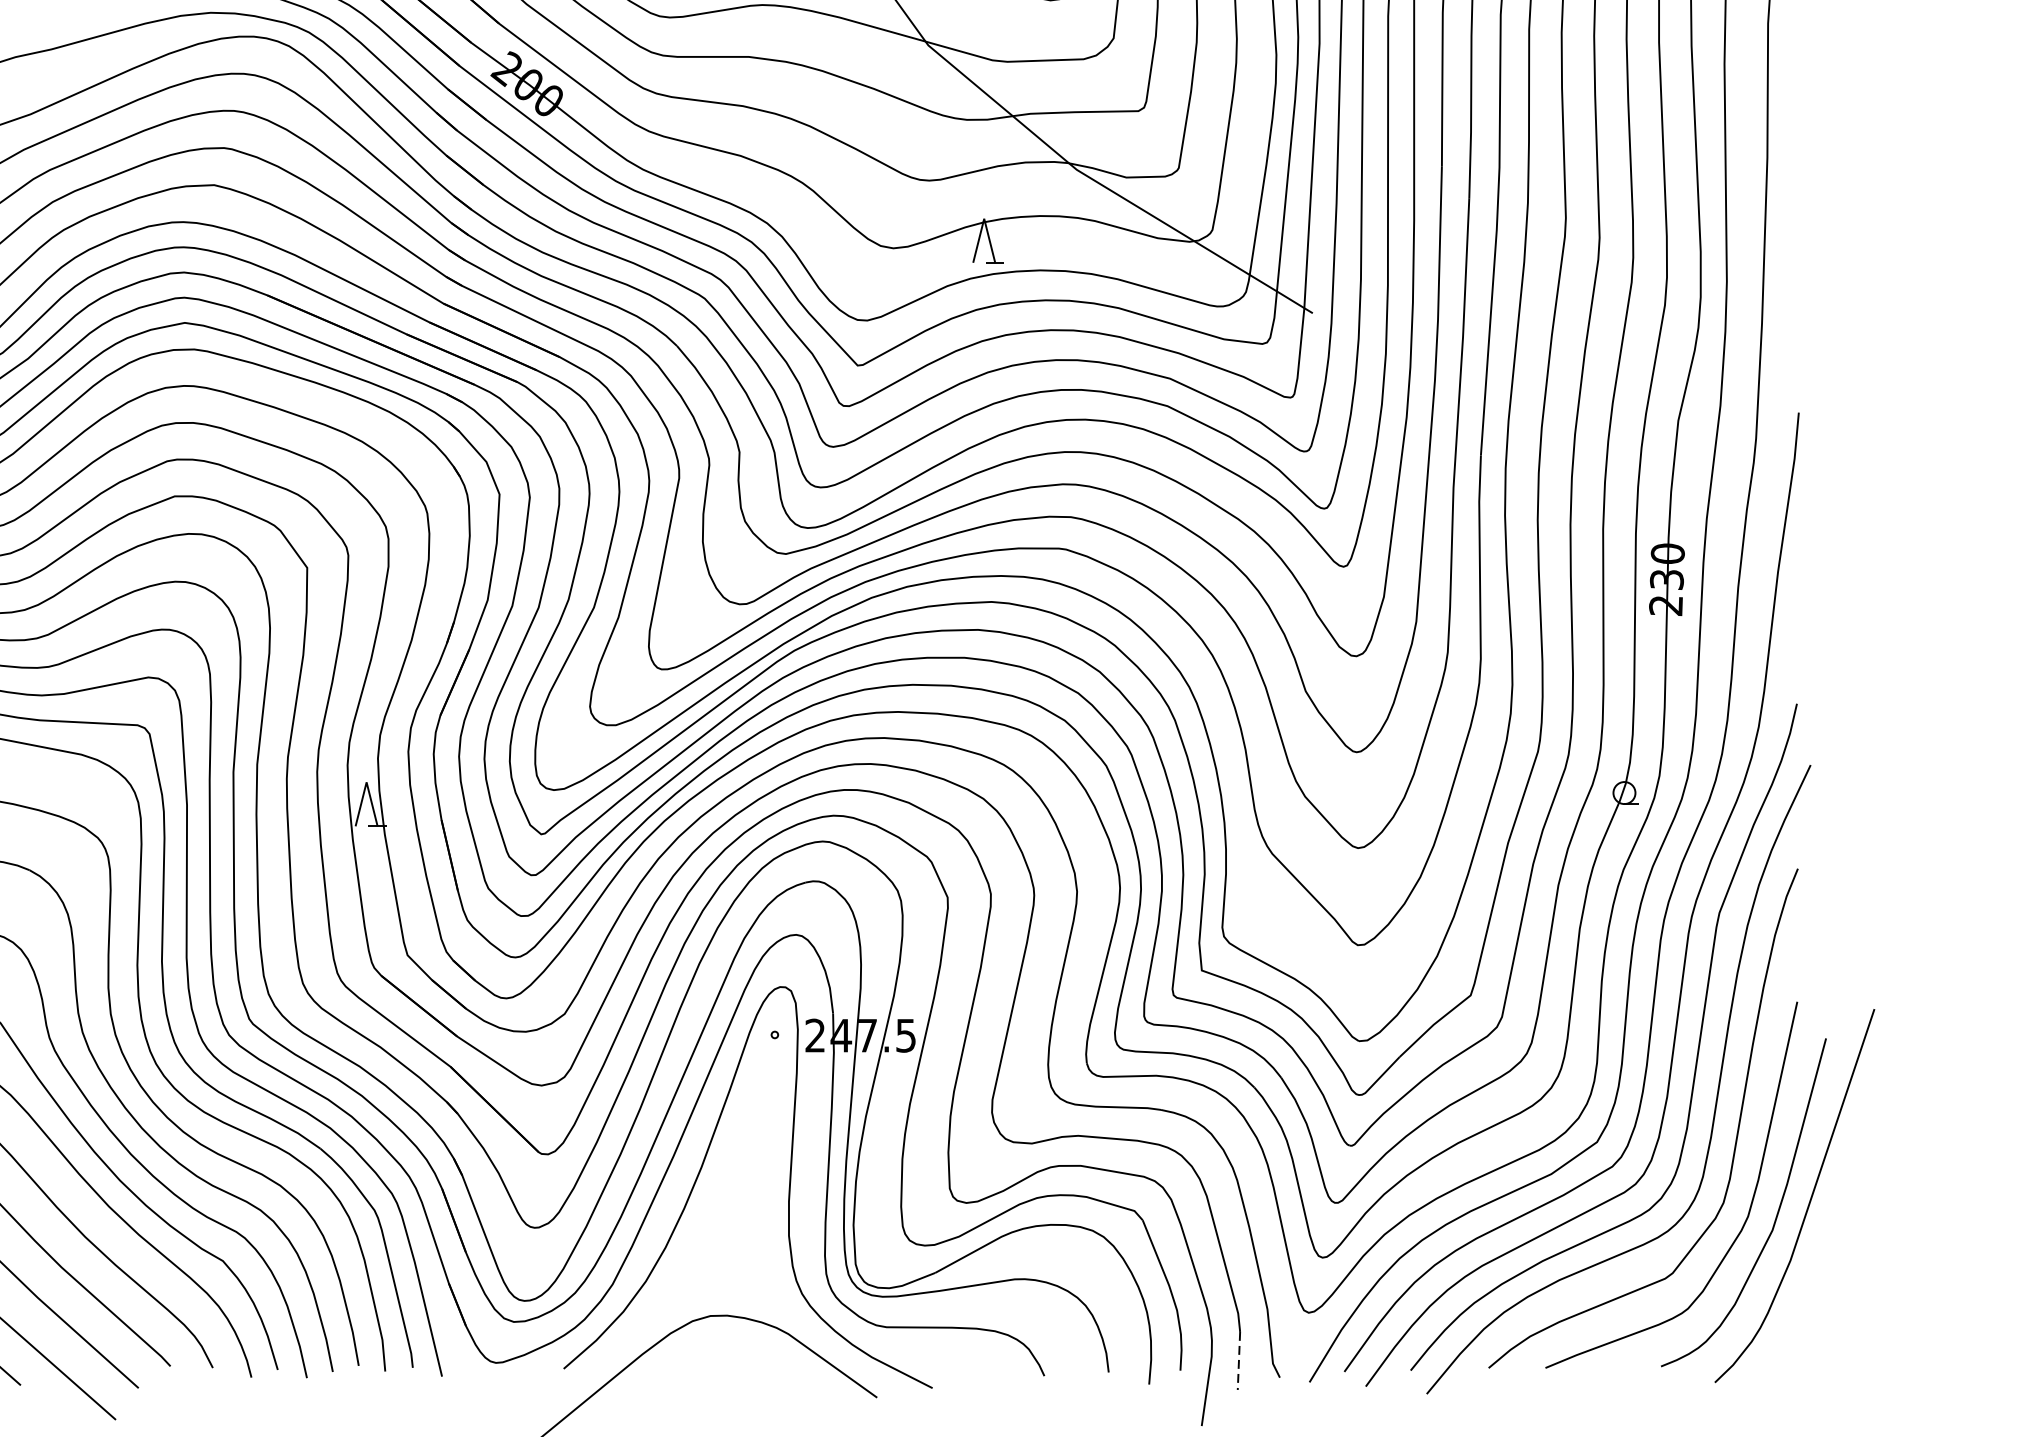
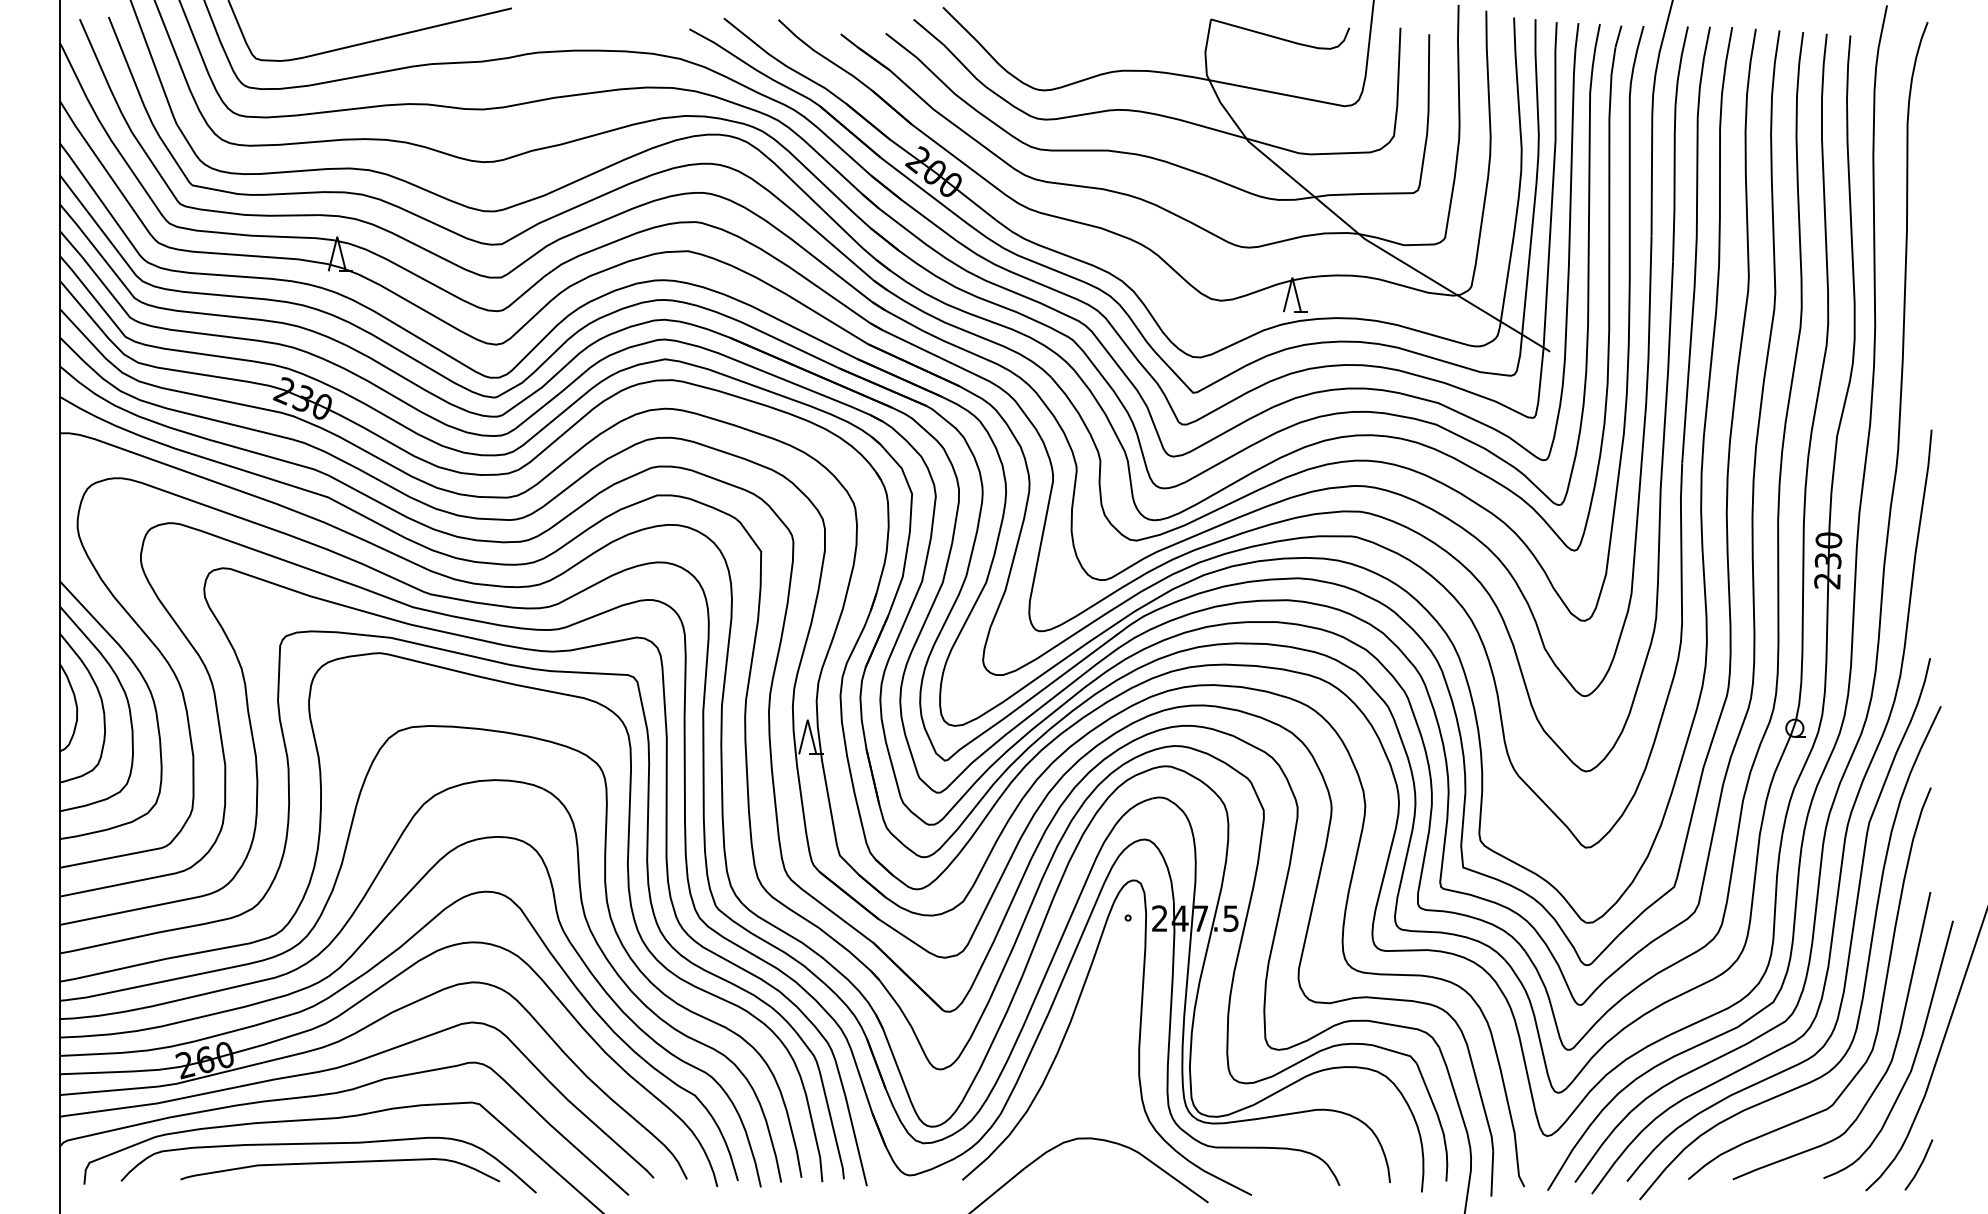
line: (1783, 1350) -> (1919, 1165), added
line: (1239, 1360) -> (1492, 1173), dashed -> solid

